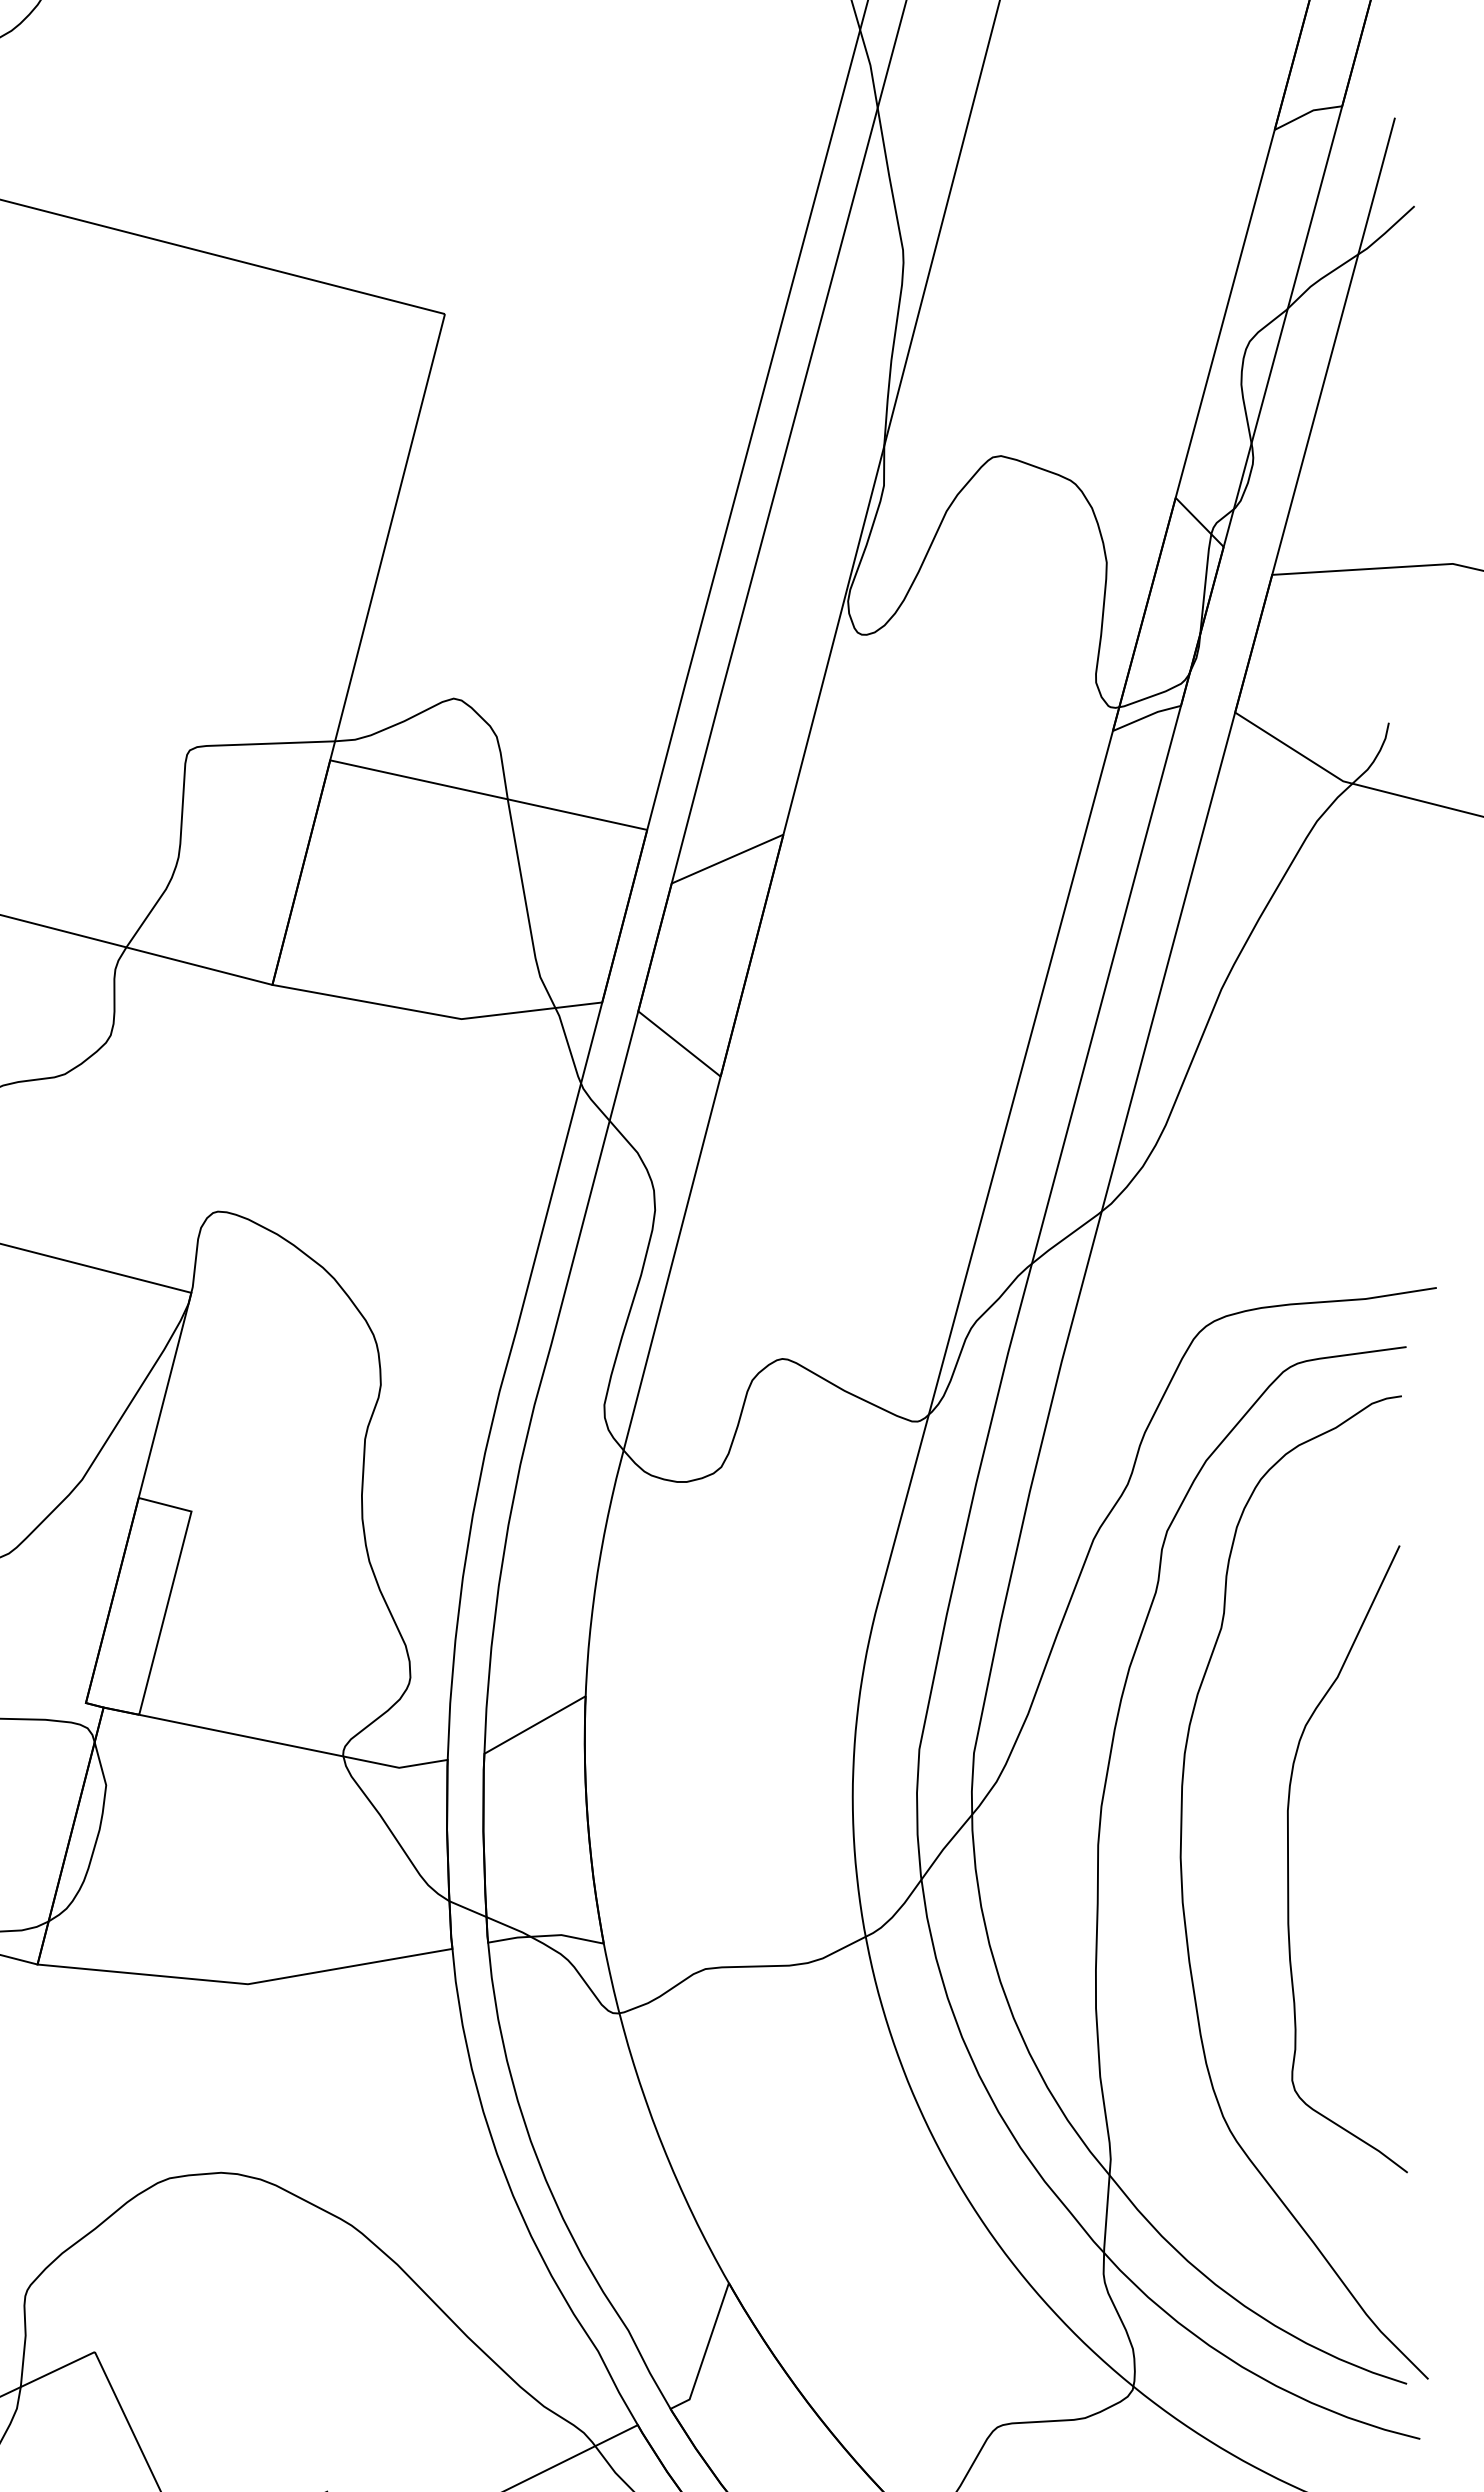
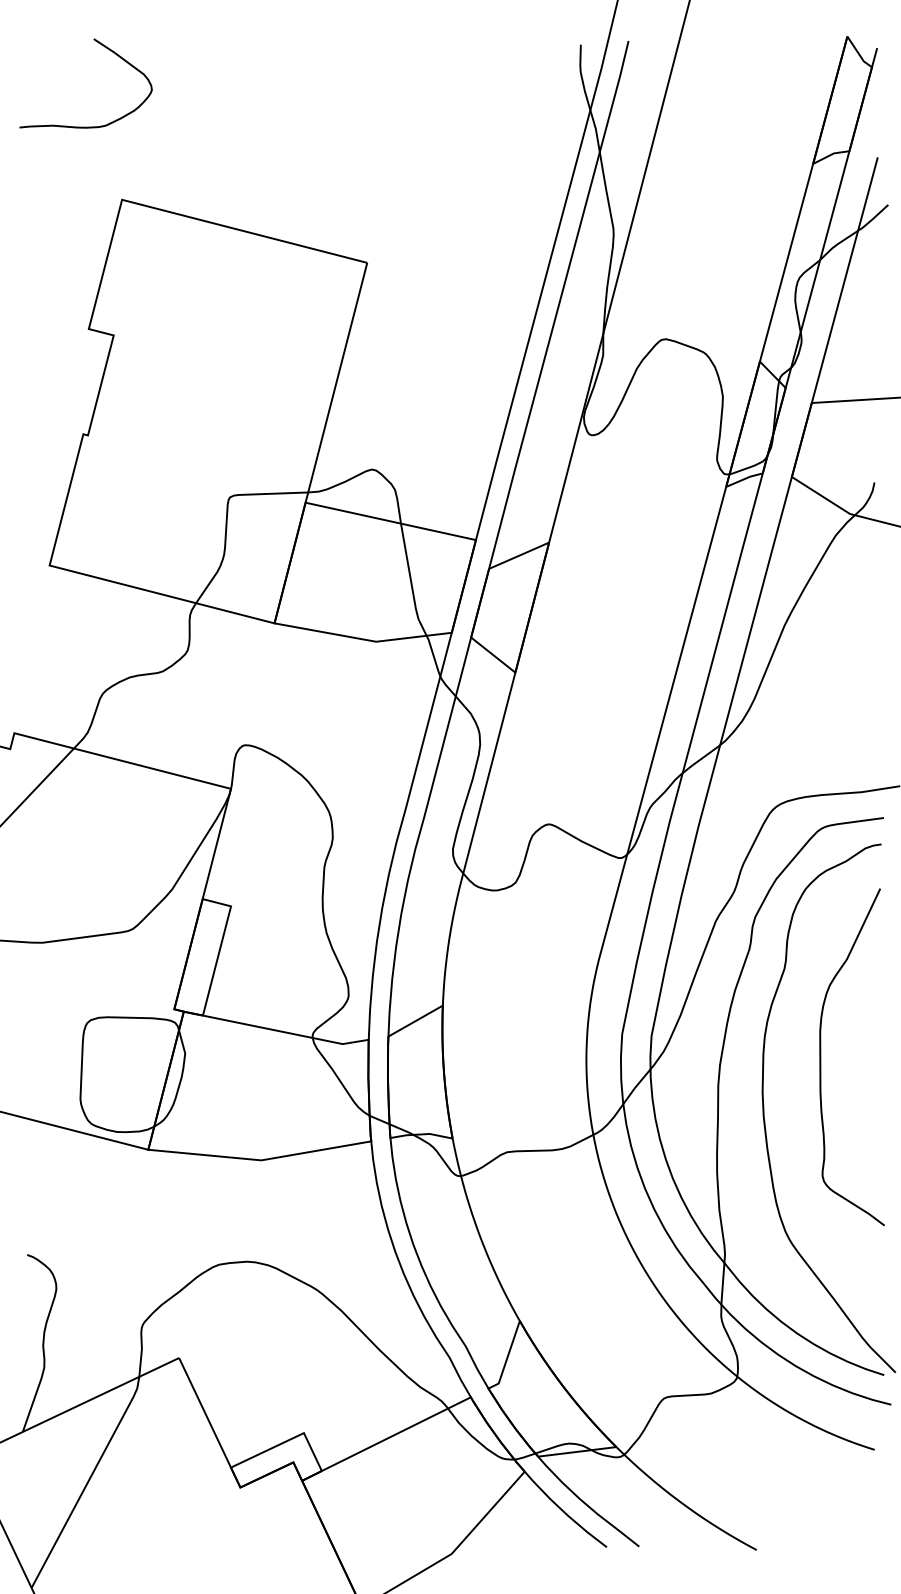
curve: (1290, 1857) -> (821, 1056), moved

